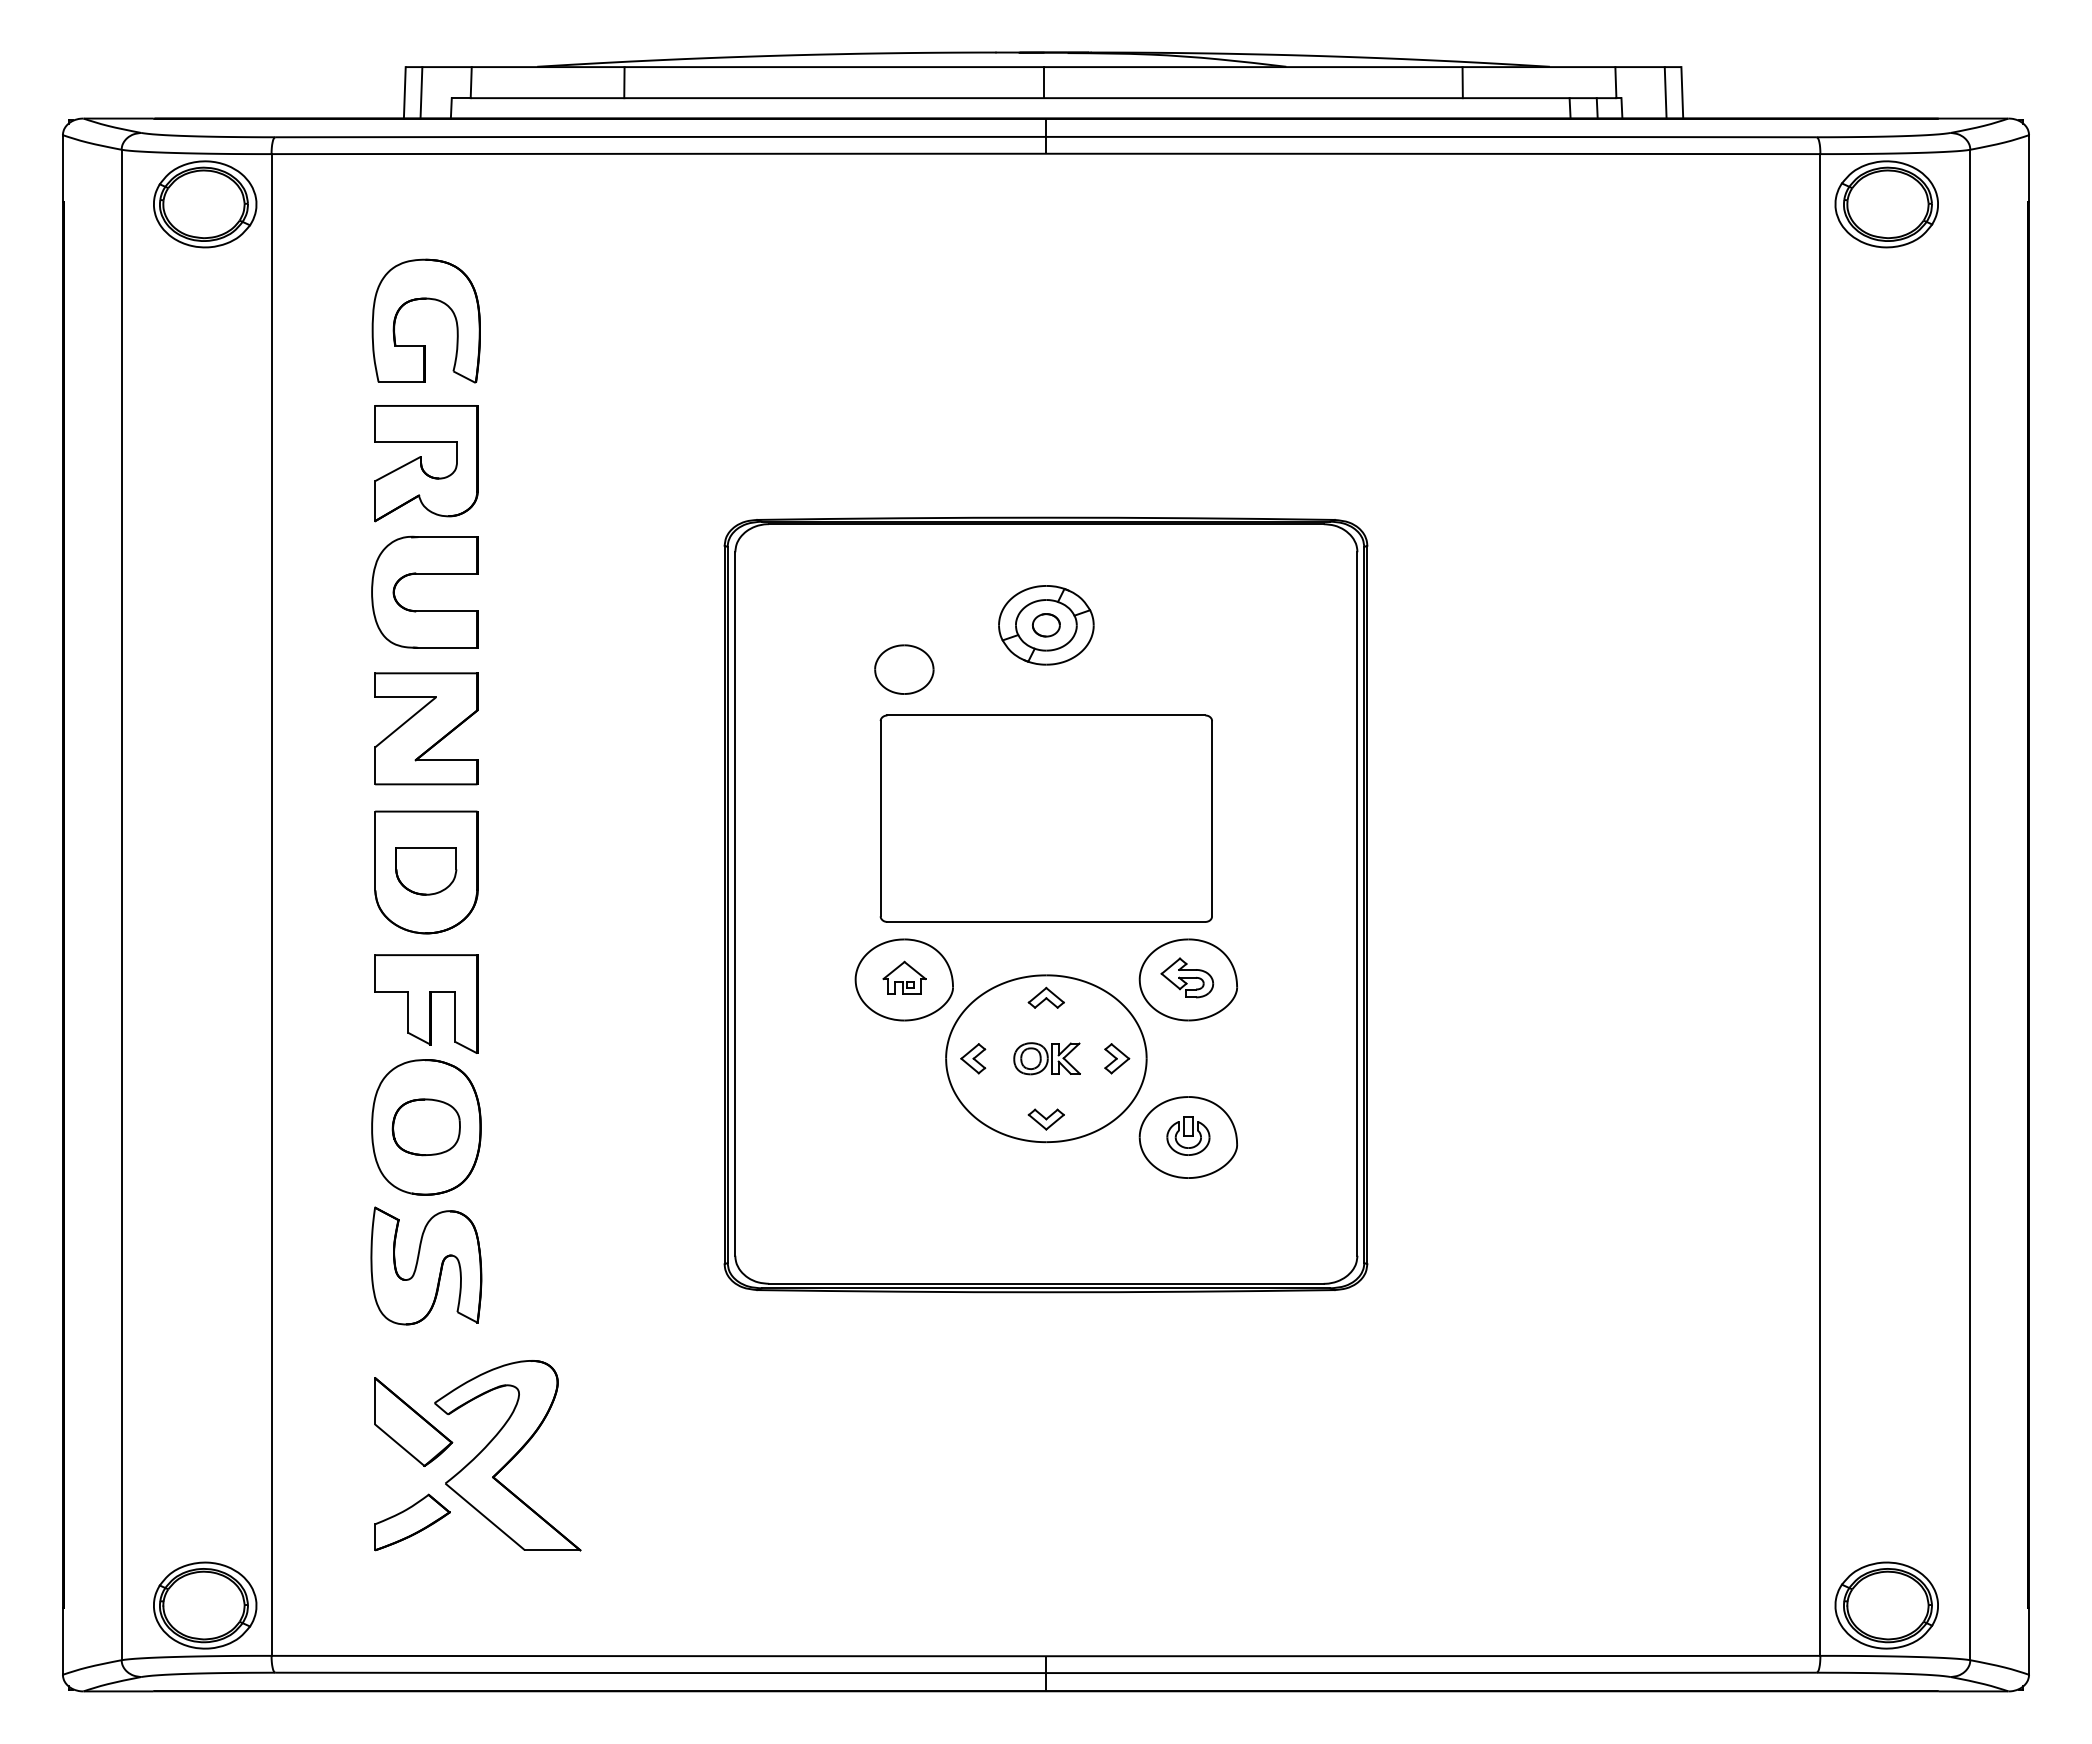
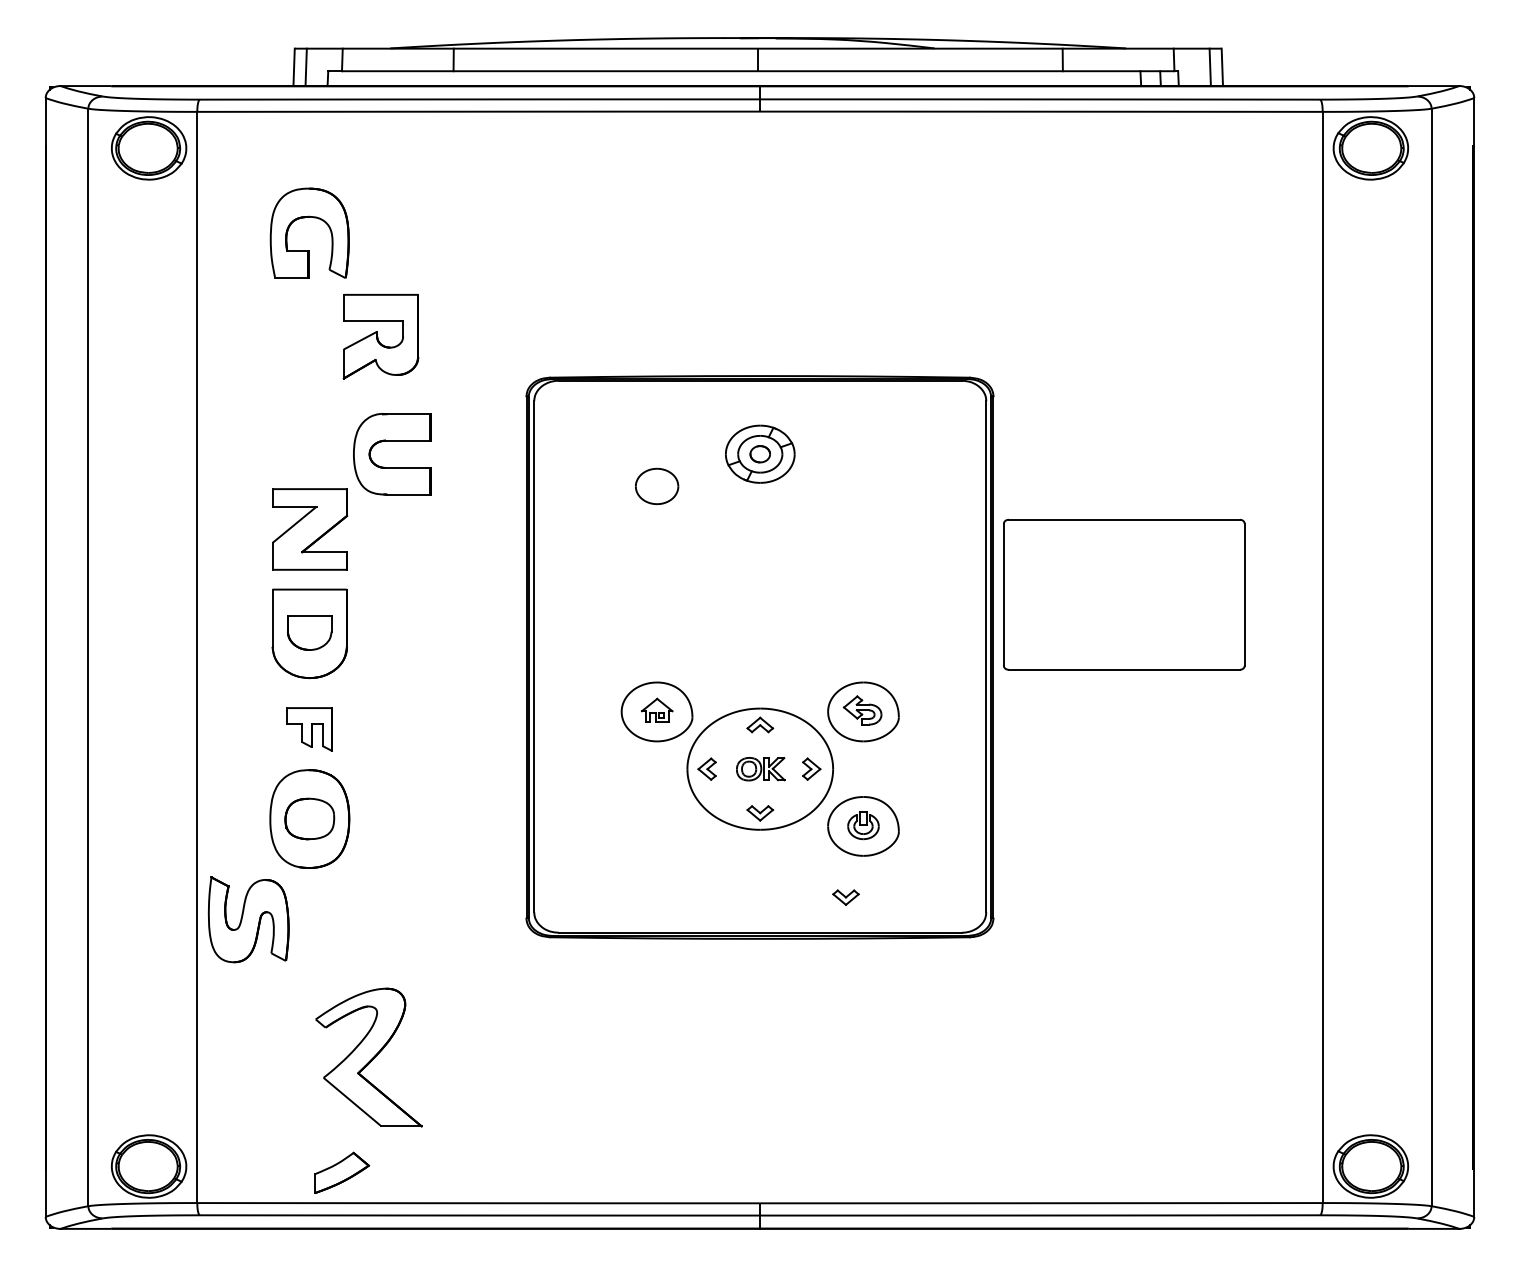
part: (426, 463) -> (381, 336), moved
part: (424, 574) -> (391, 441), moved
part: (1045, 818) -> (1123, 594), moved
part: (426, 1003) -> (309, 729), size x0.6
part: (1163, 1235) -> (845, 897), added
part: (426, 1265) -> (248, 919), moved
part: (413, 1421) -> (300, 1032), removed
part: (412, 1522) -> (341, 1173), moved

